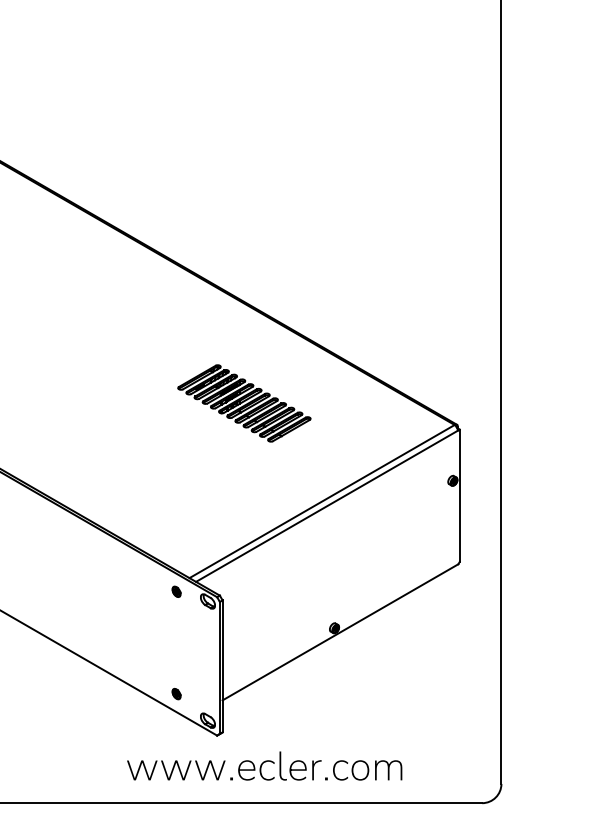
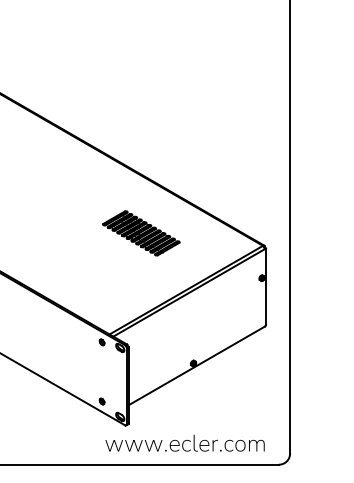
text: (263, 764) -> (184, 442), moved

